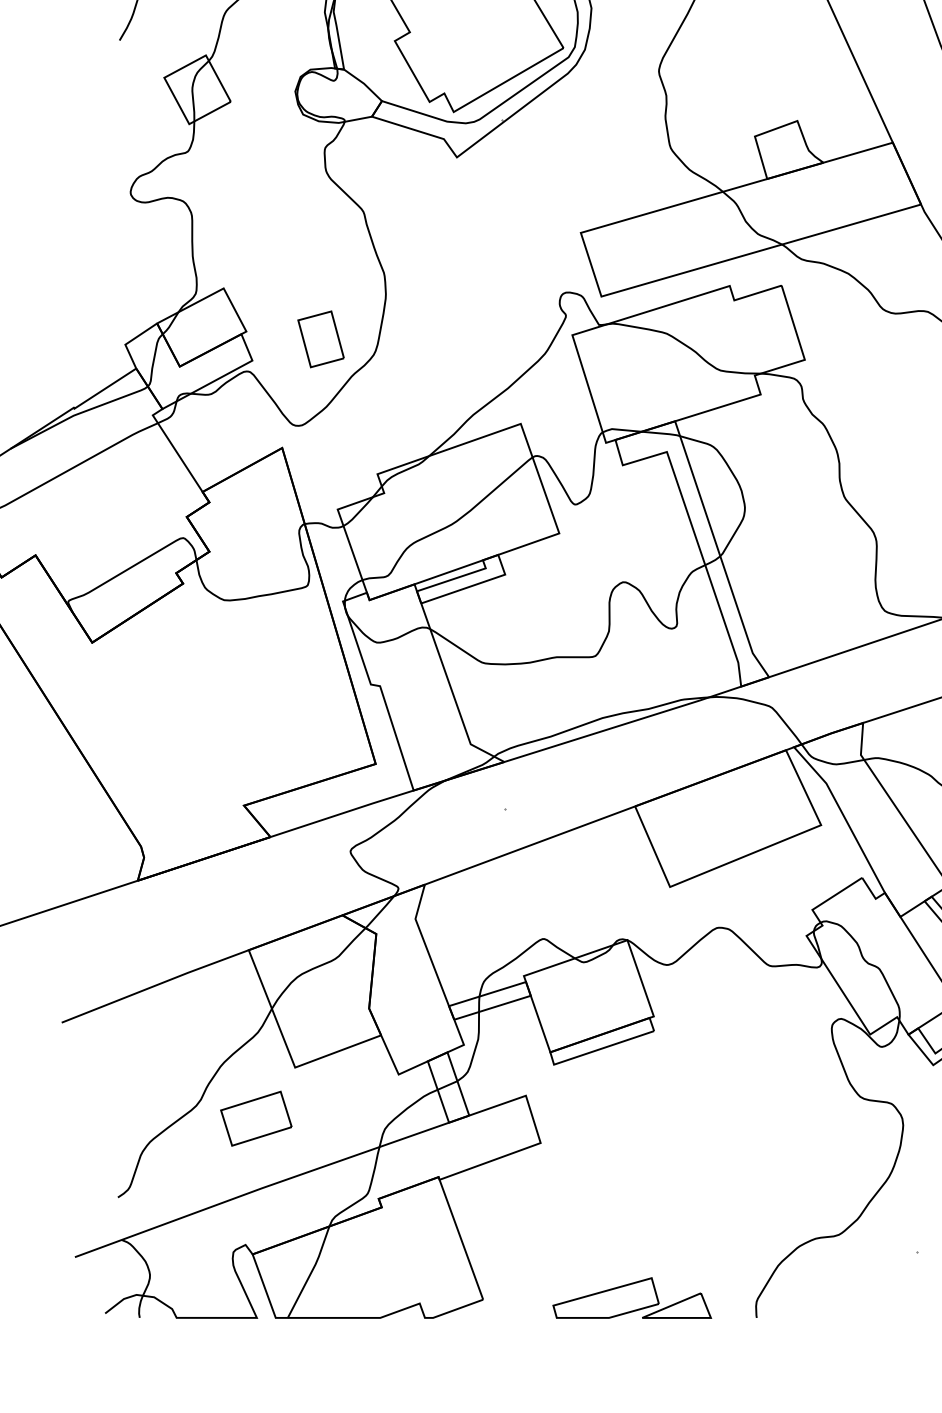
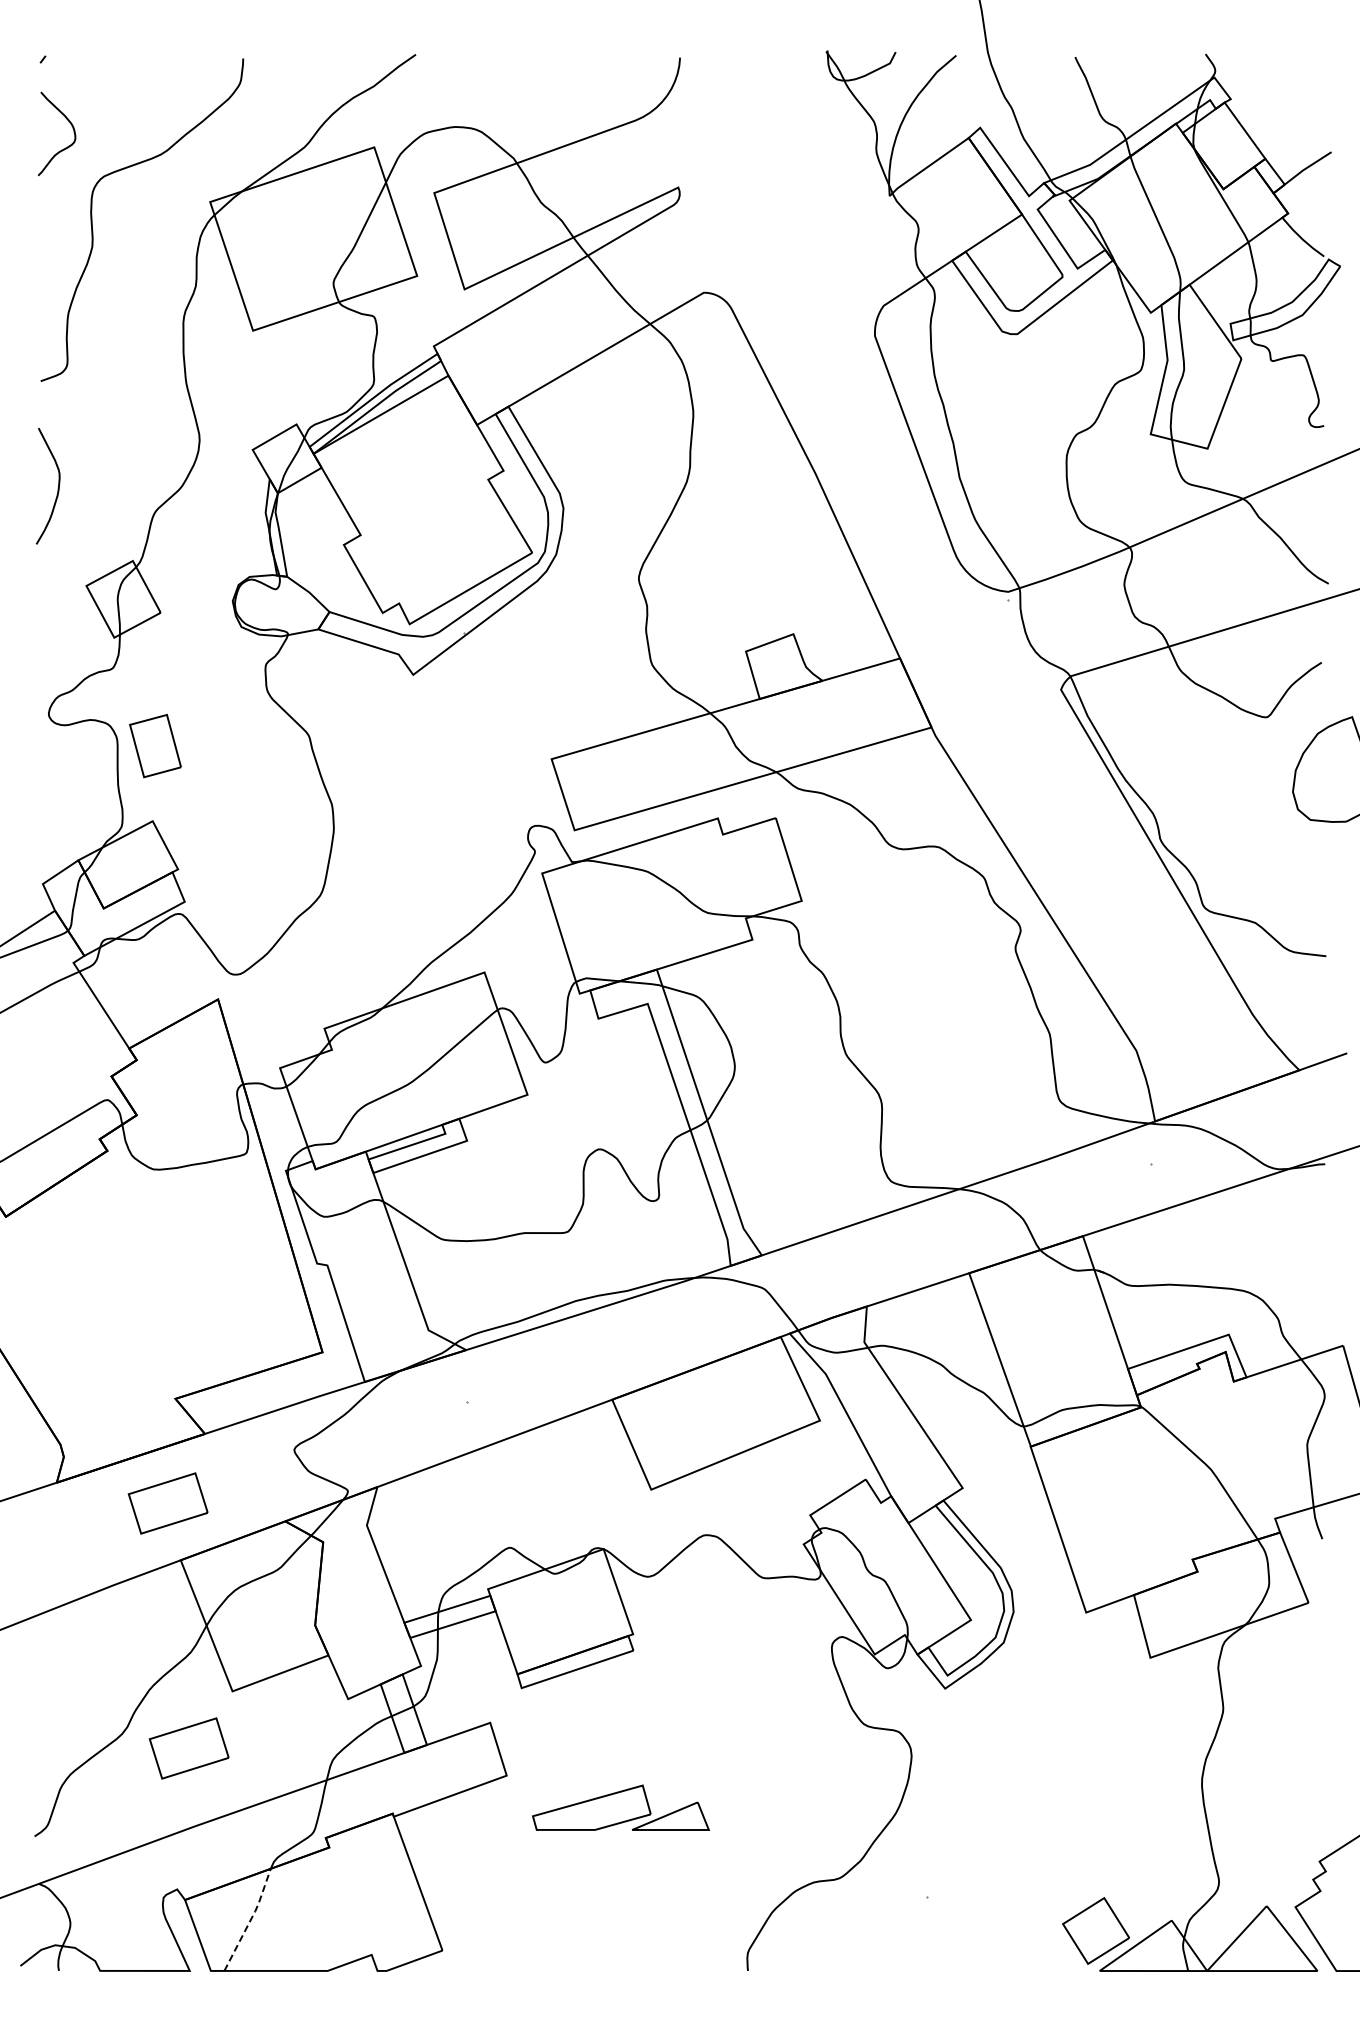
part: (321, 339) -> (155, 746), moved
part: (236, 899) -> (167, 1503), added
line: (311, 1271) -> (250, 1919), solid -> dashed
part: (631, 1297) -> (620, 1807), moved

